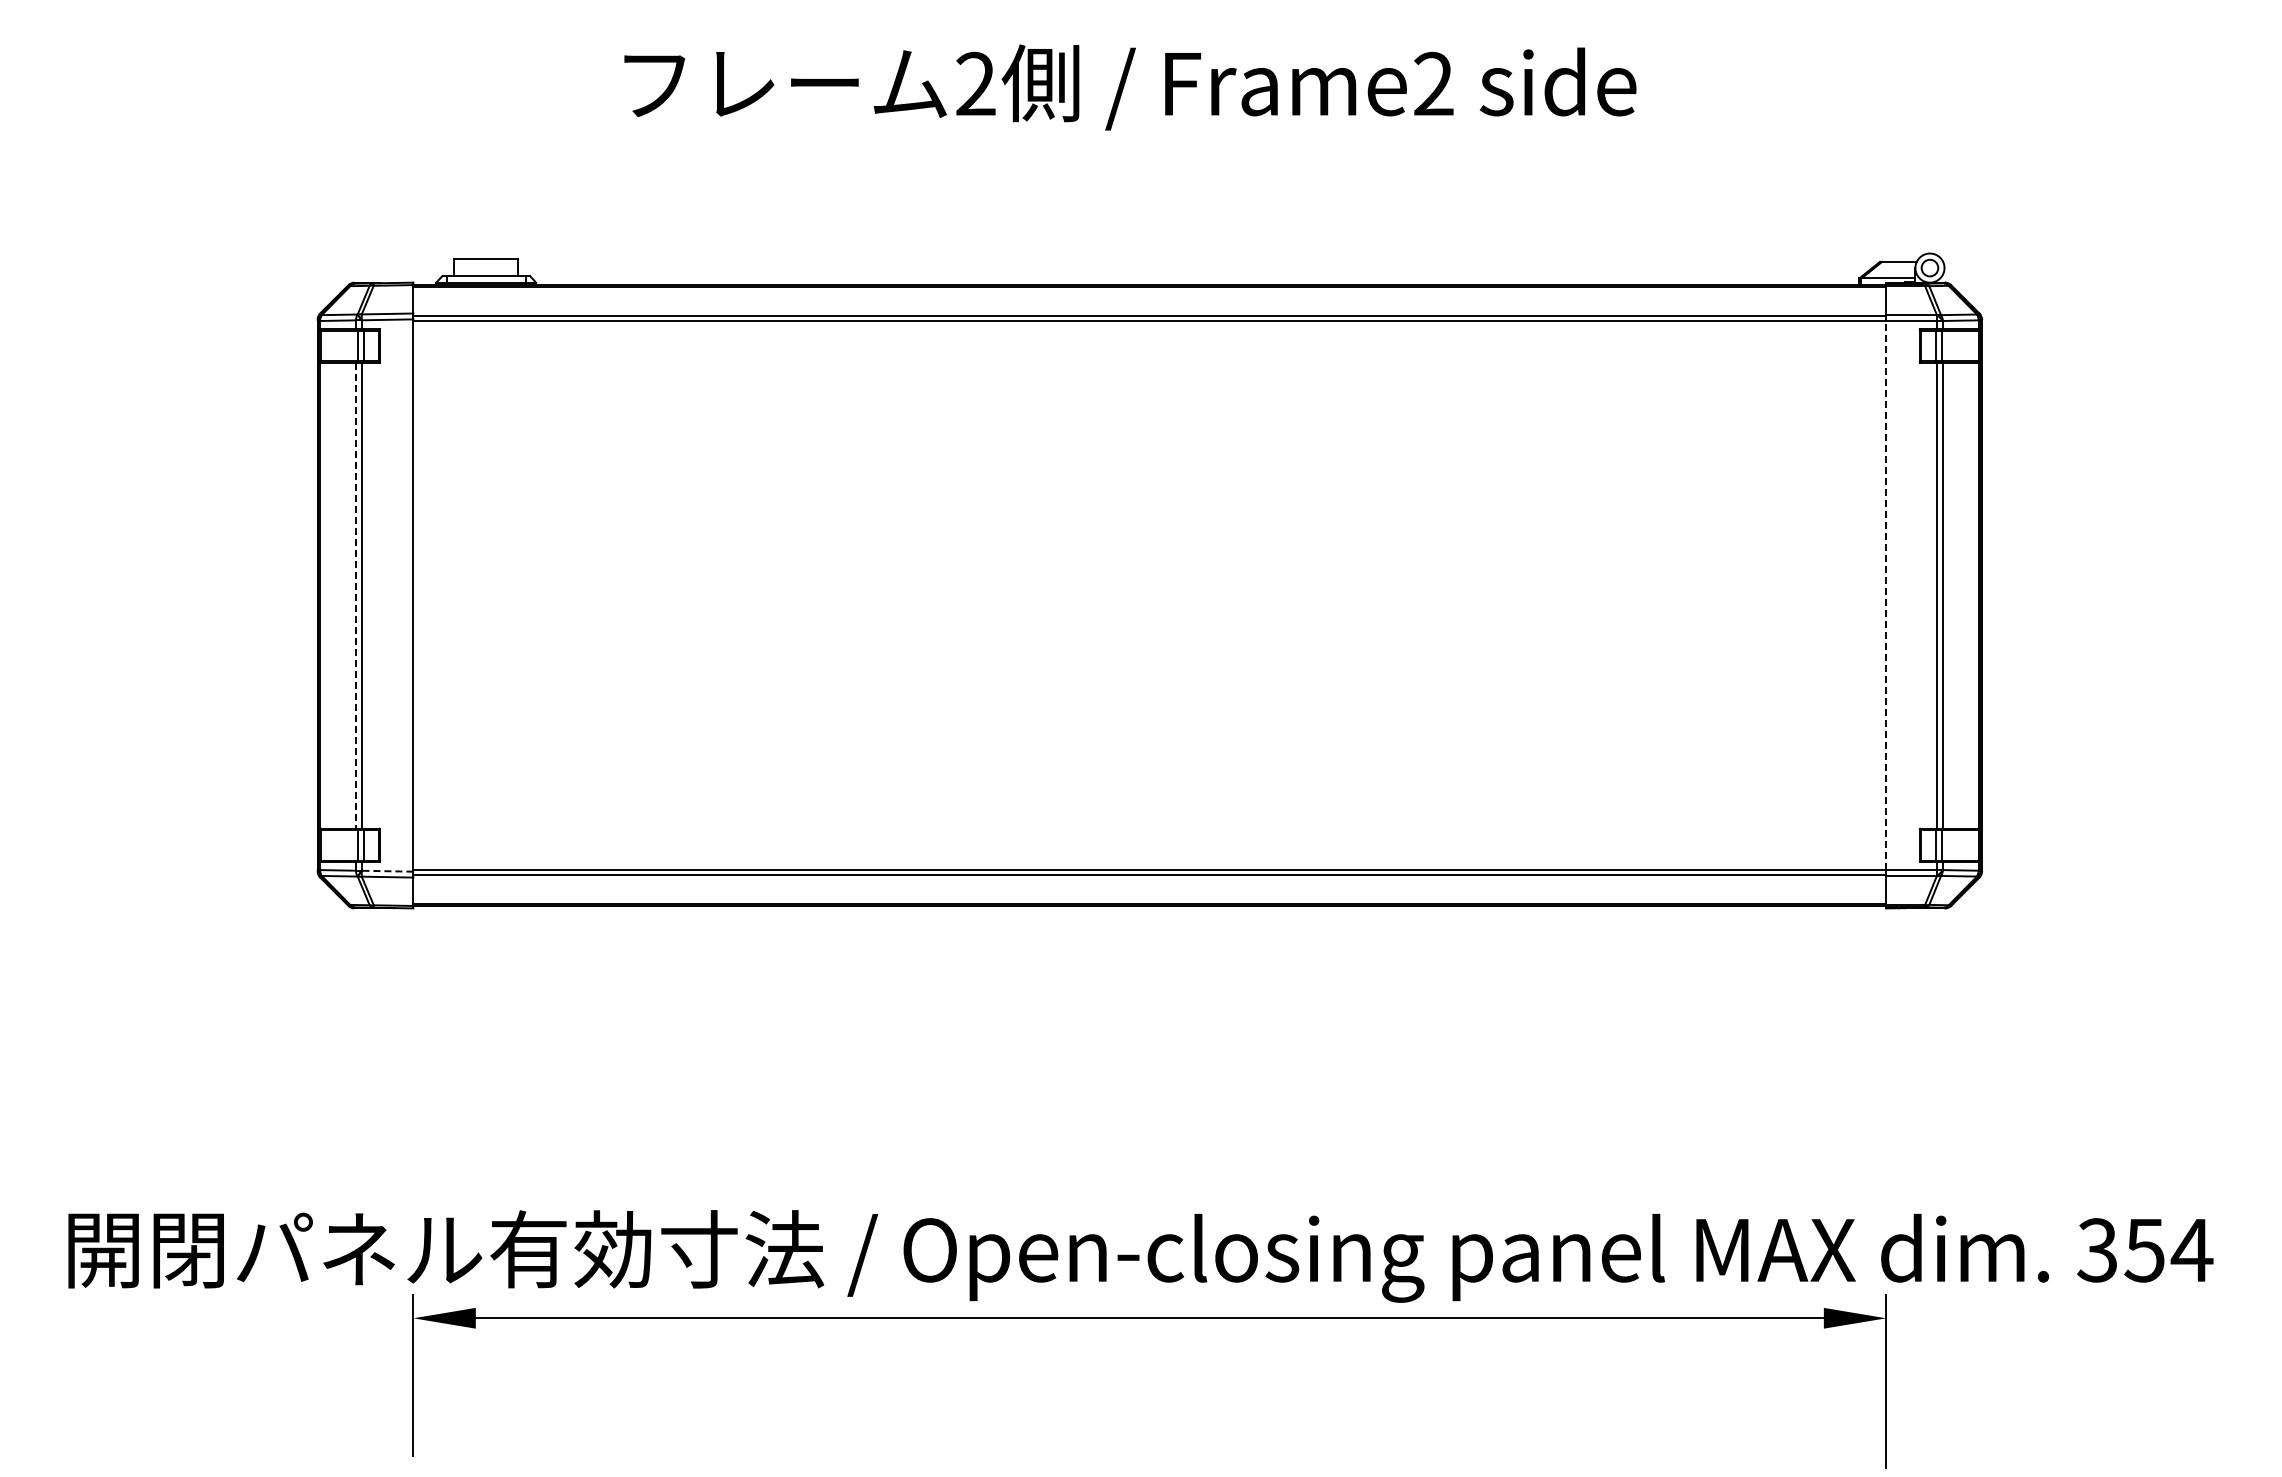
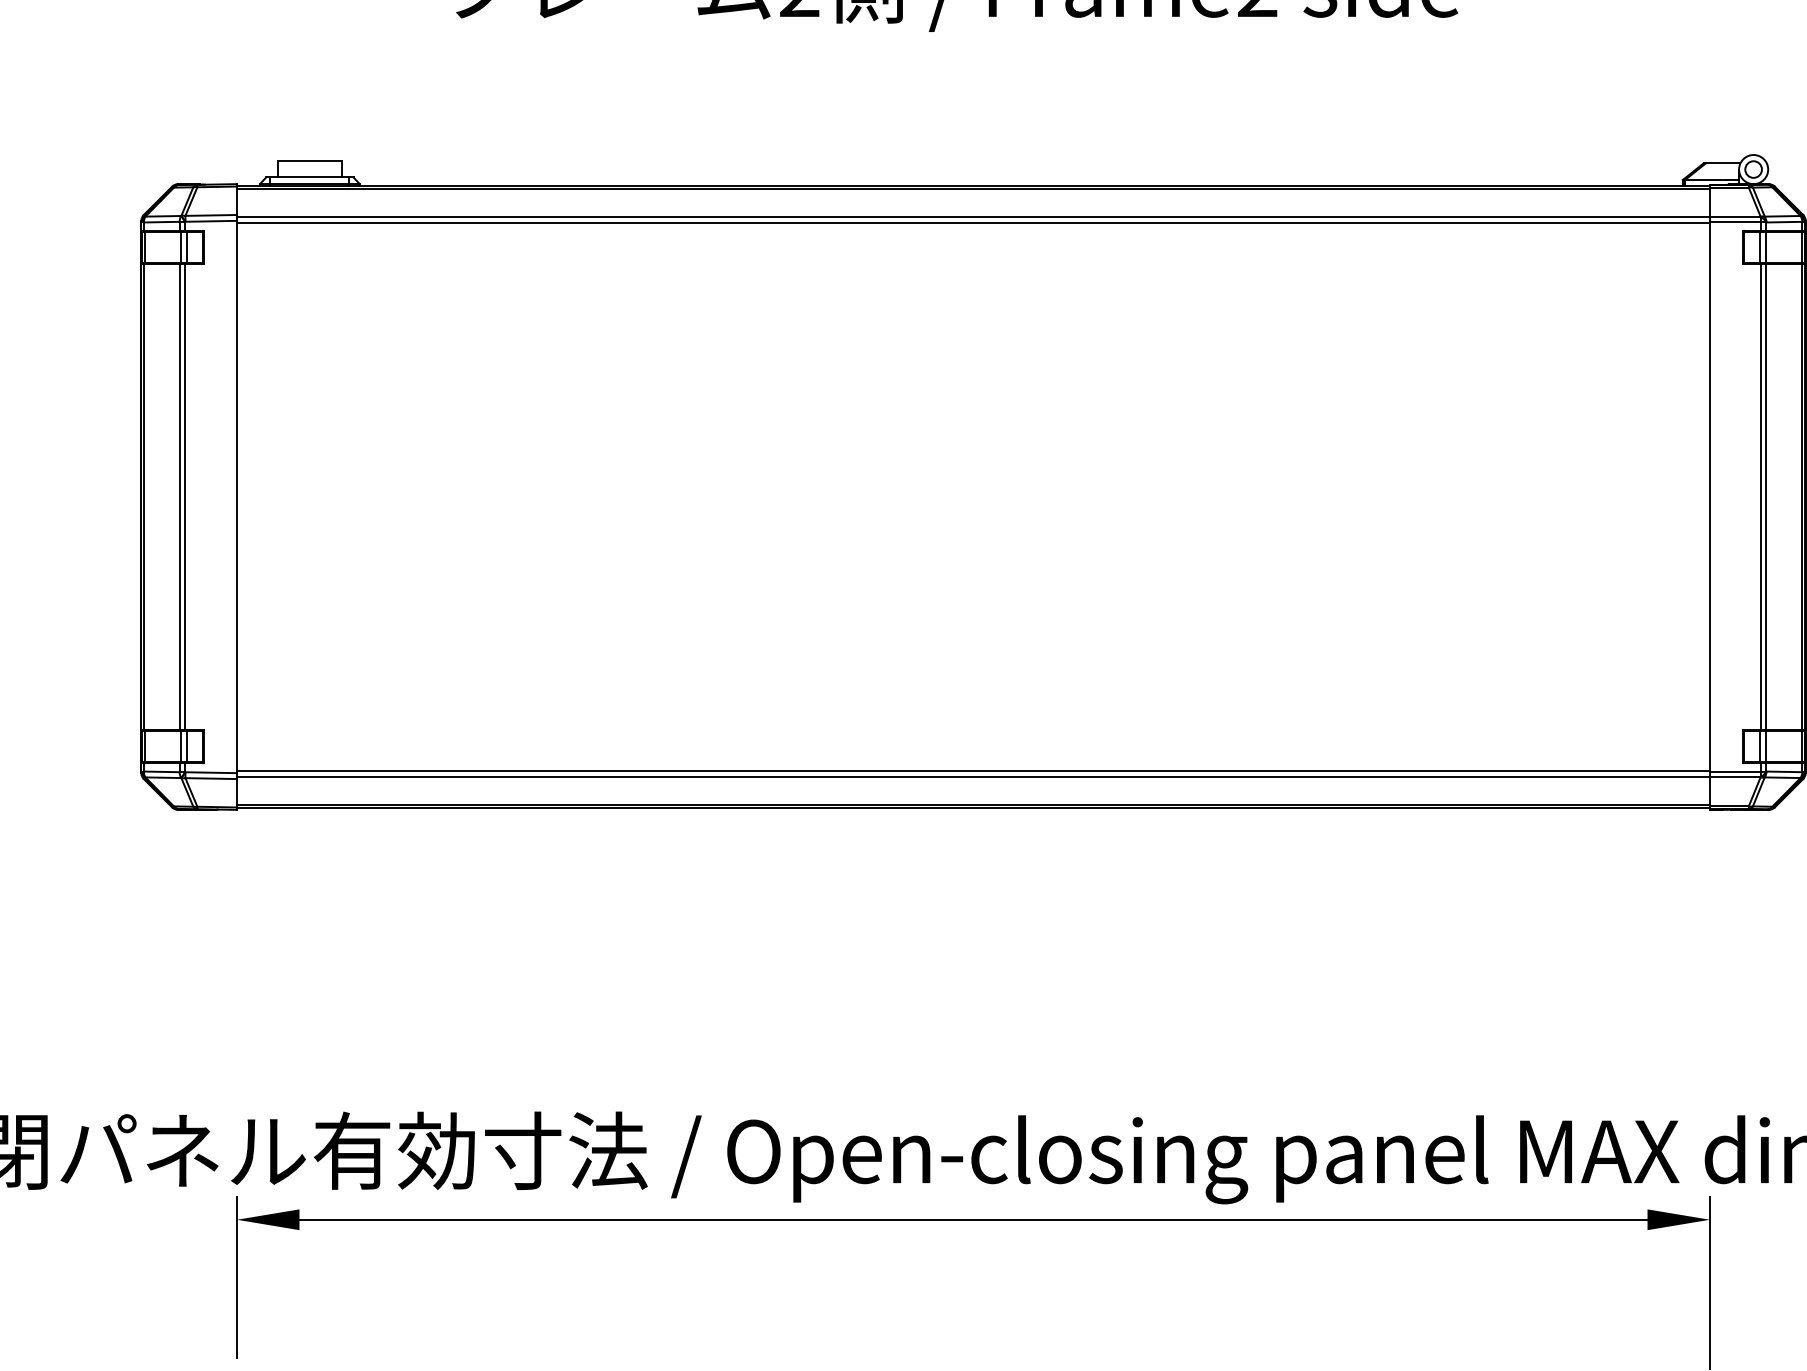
line: (355, 595) -> (179, 496), dashed -> solid
line: (1886, 595) -> (1710, 496), dashed -> solid
line: (387, 871) -> (211, 772), dashed -> solid

